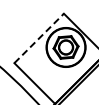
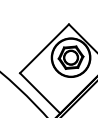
line: (39, 38) -> (44, 48), dashed -> solid

